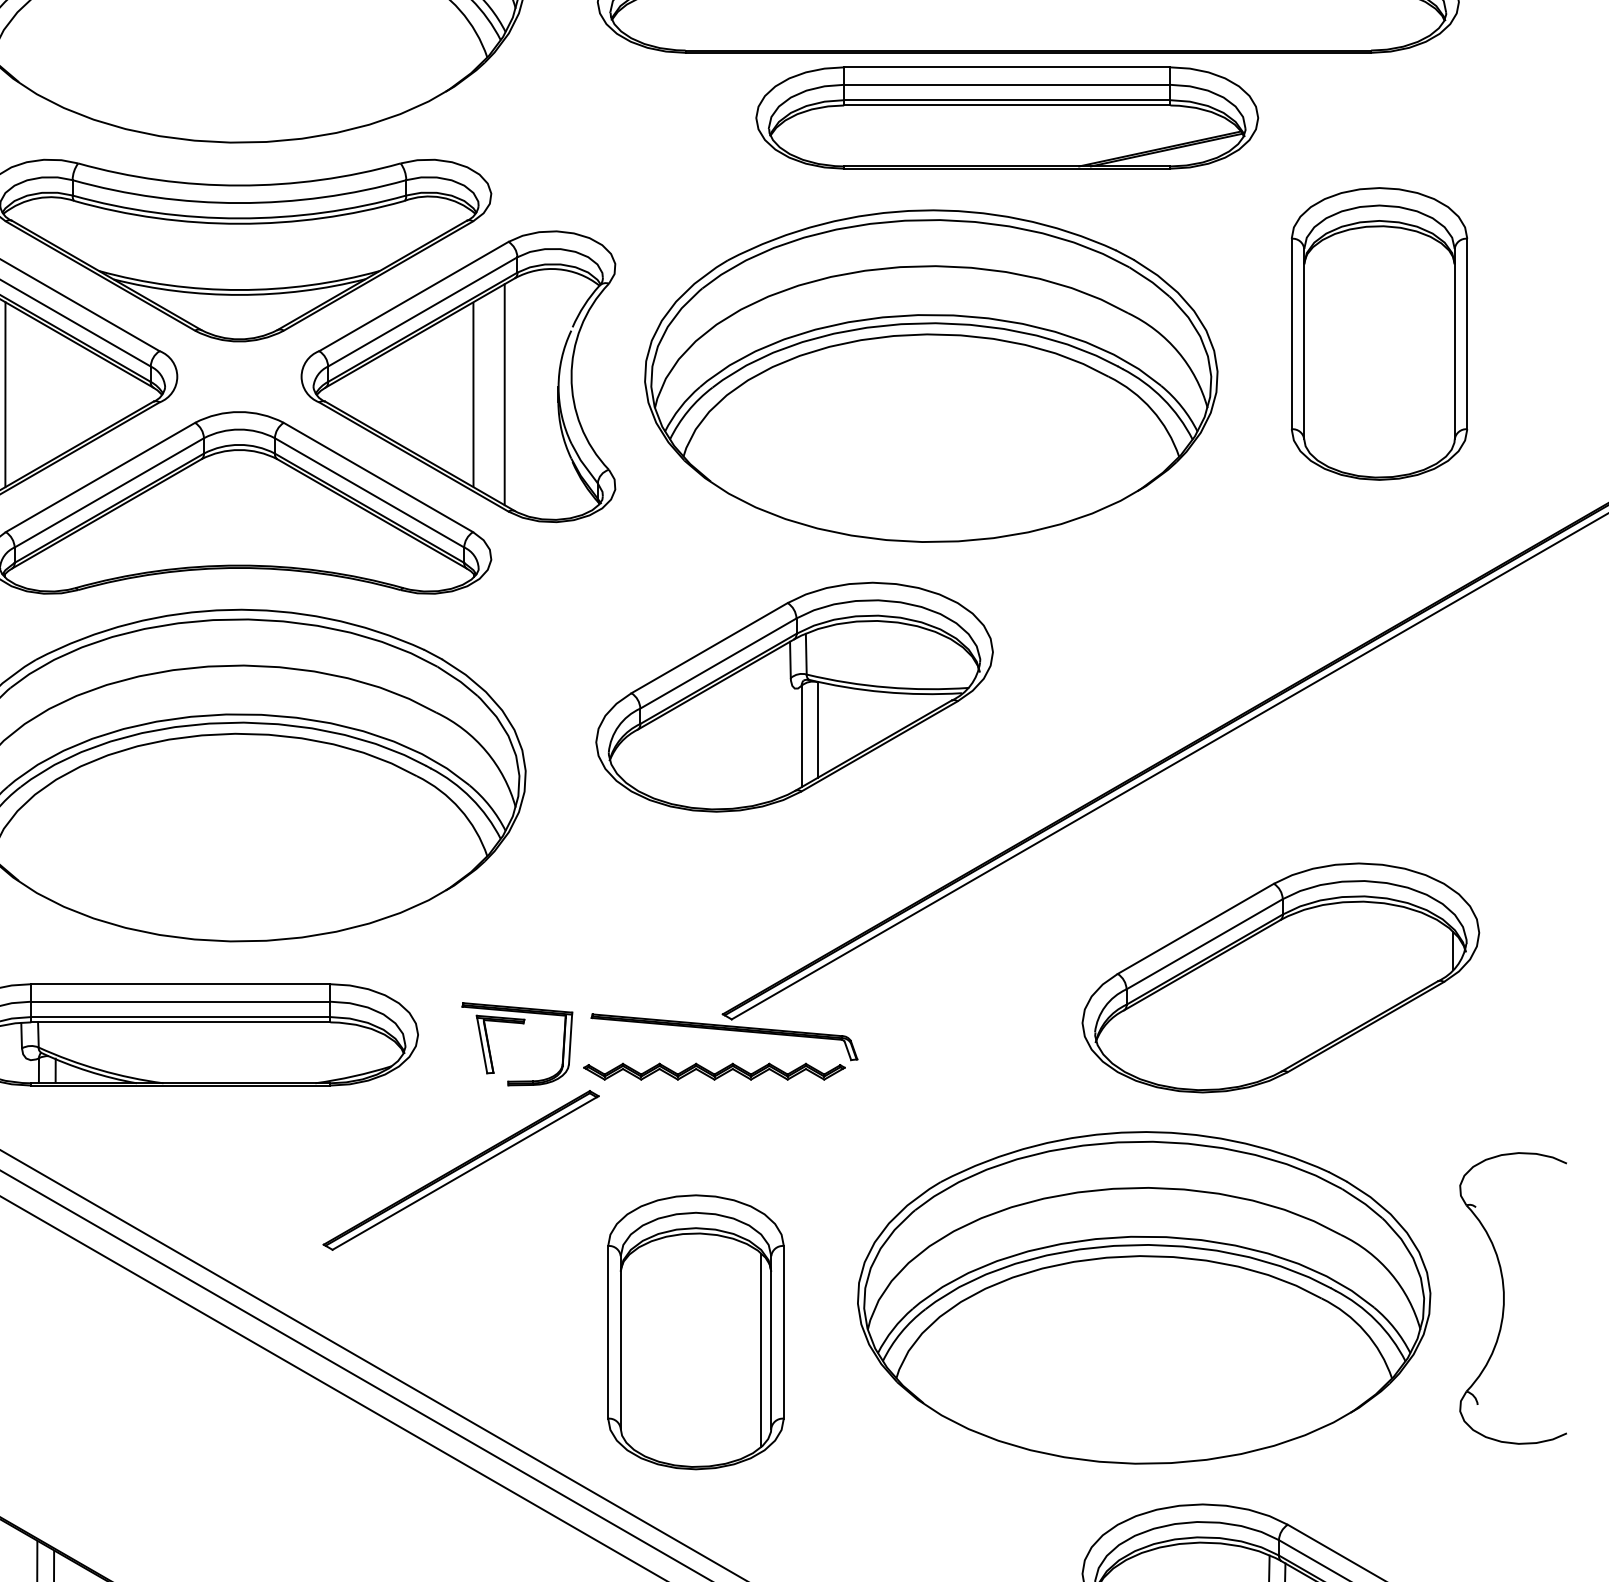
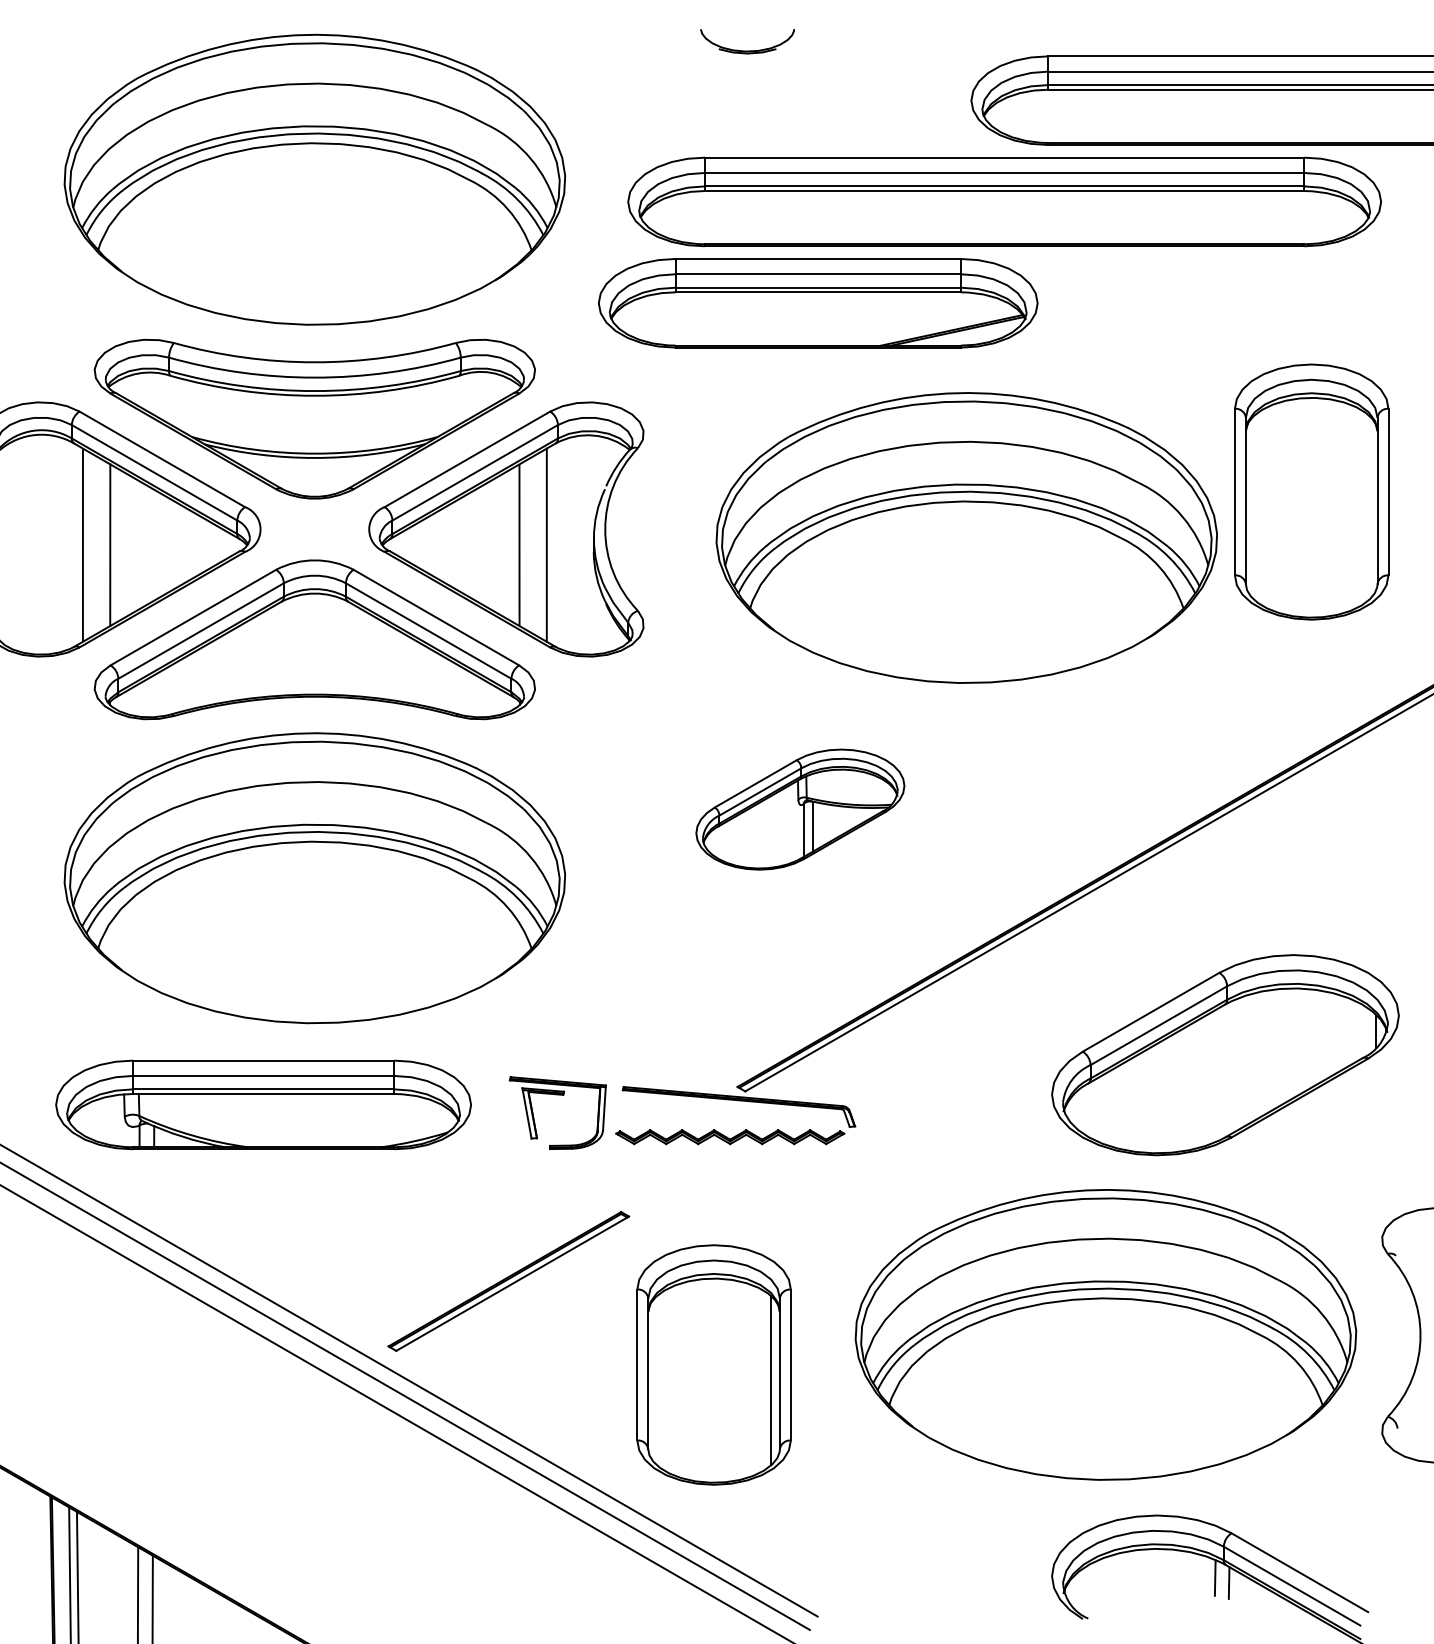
part: (1007, 118) -> (818, 303), moved
part: (930, 375) -> (966, 537), moved
part: (794, 696) -> (800, 809), size x0.6
part: (460, 1170) -> (508, 1281), moved

